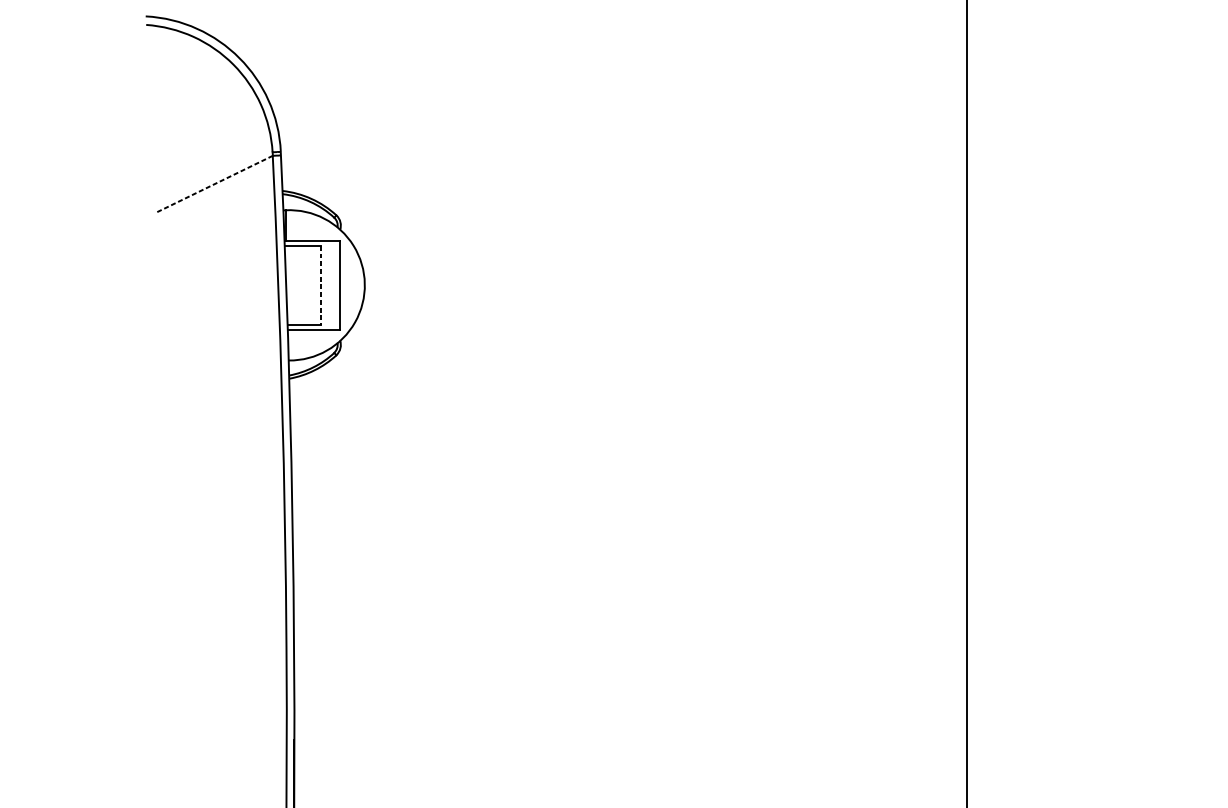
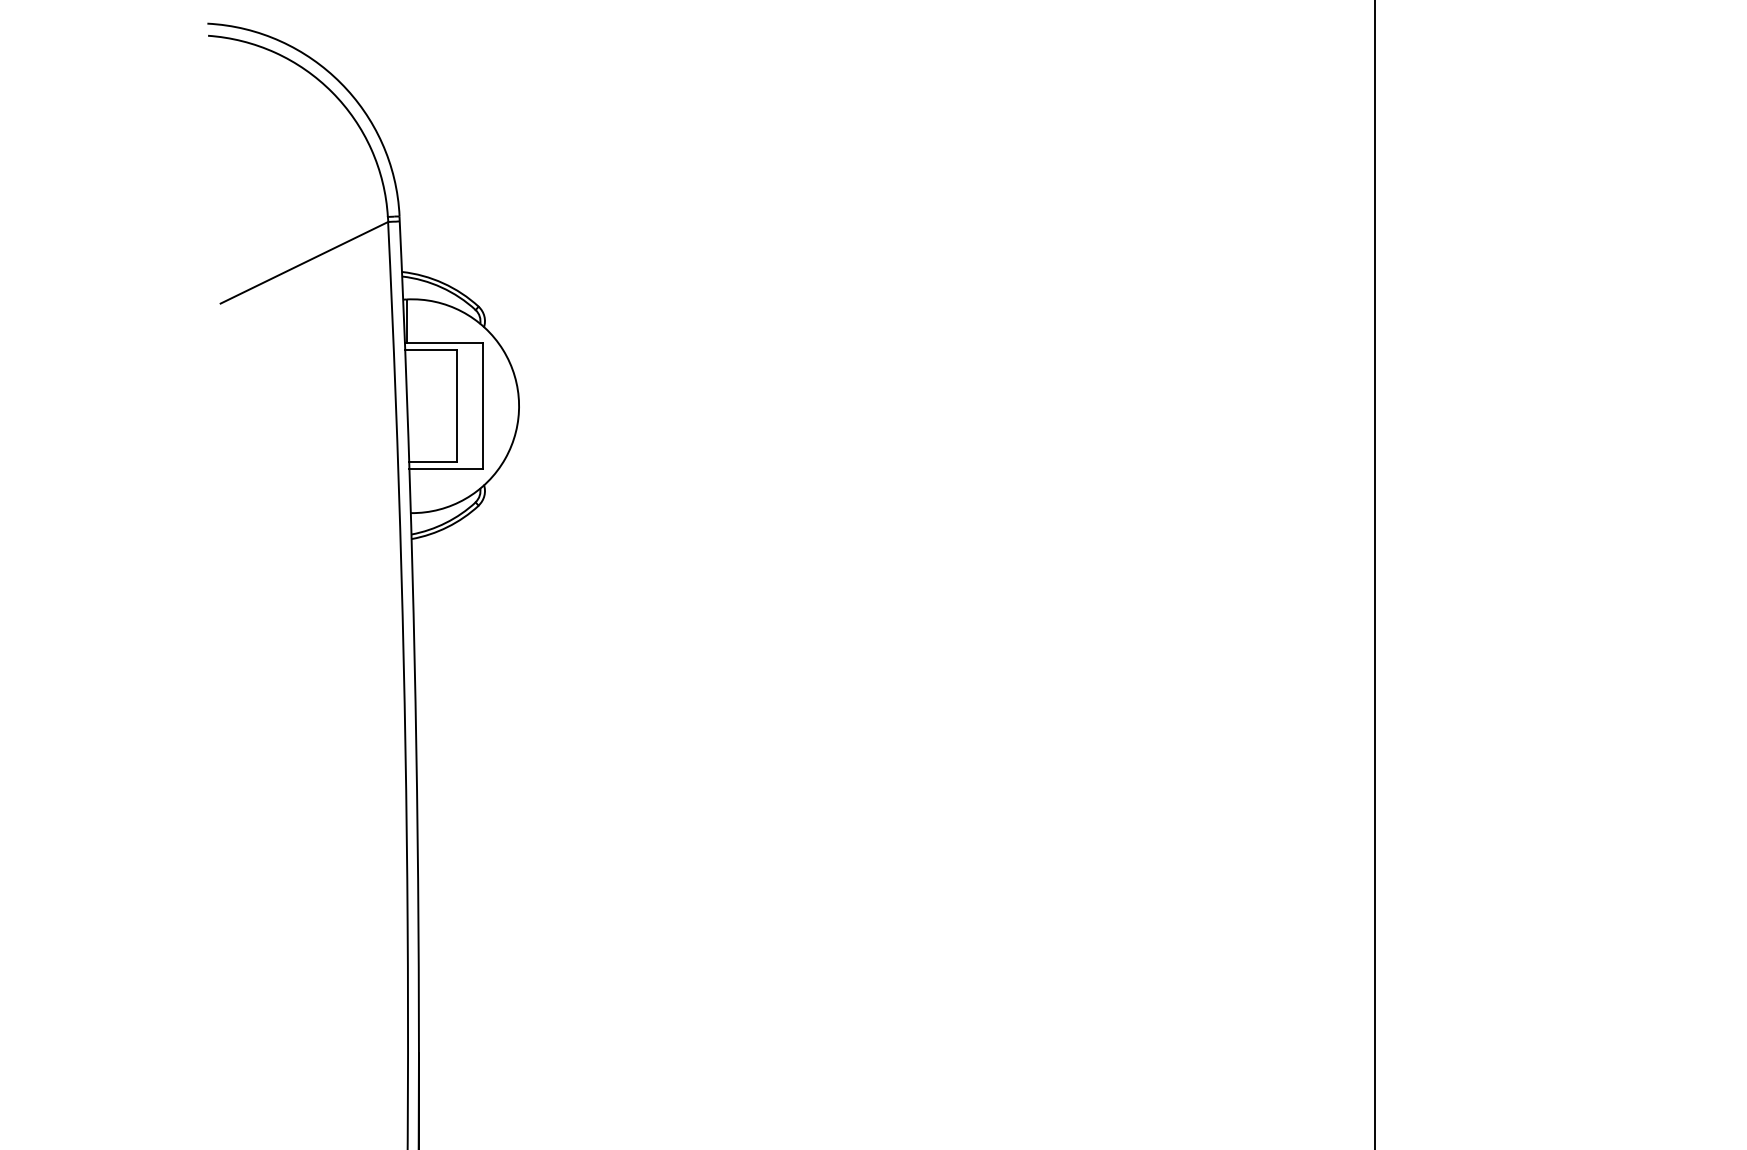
line: (213, 184) -> (304, 262), dashed -> solid
line: (321, 285) -> (457, 406), dashed -> solid

